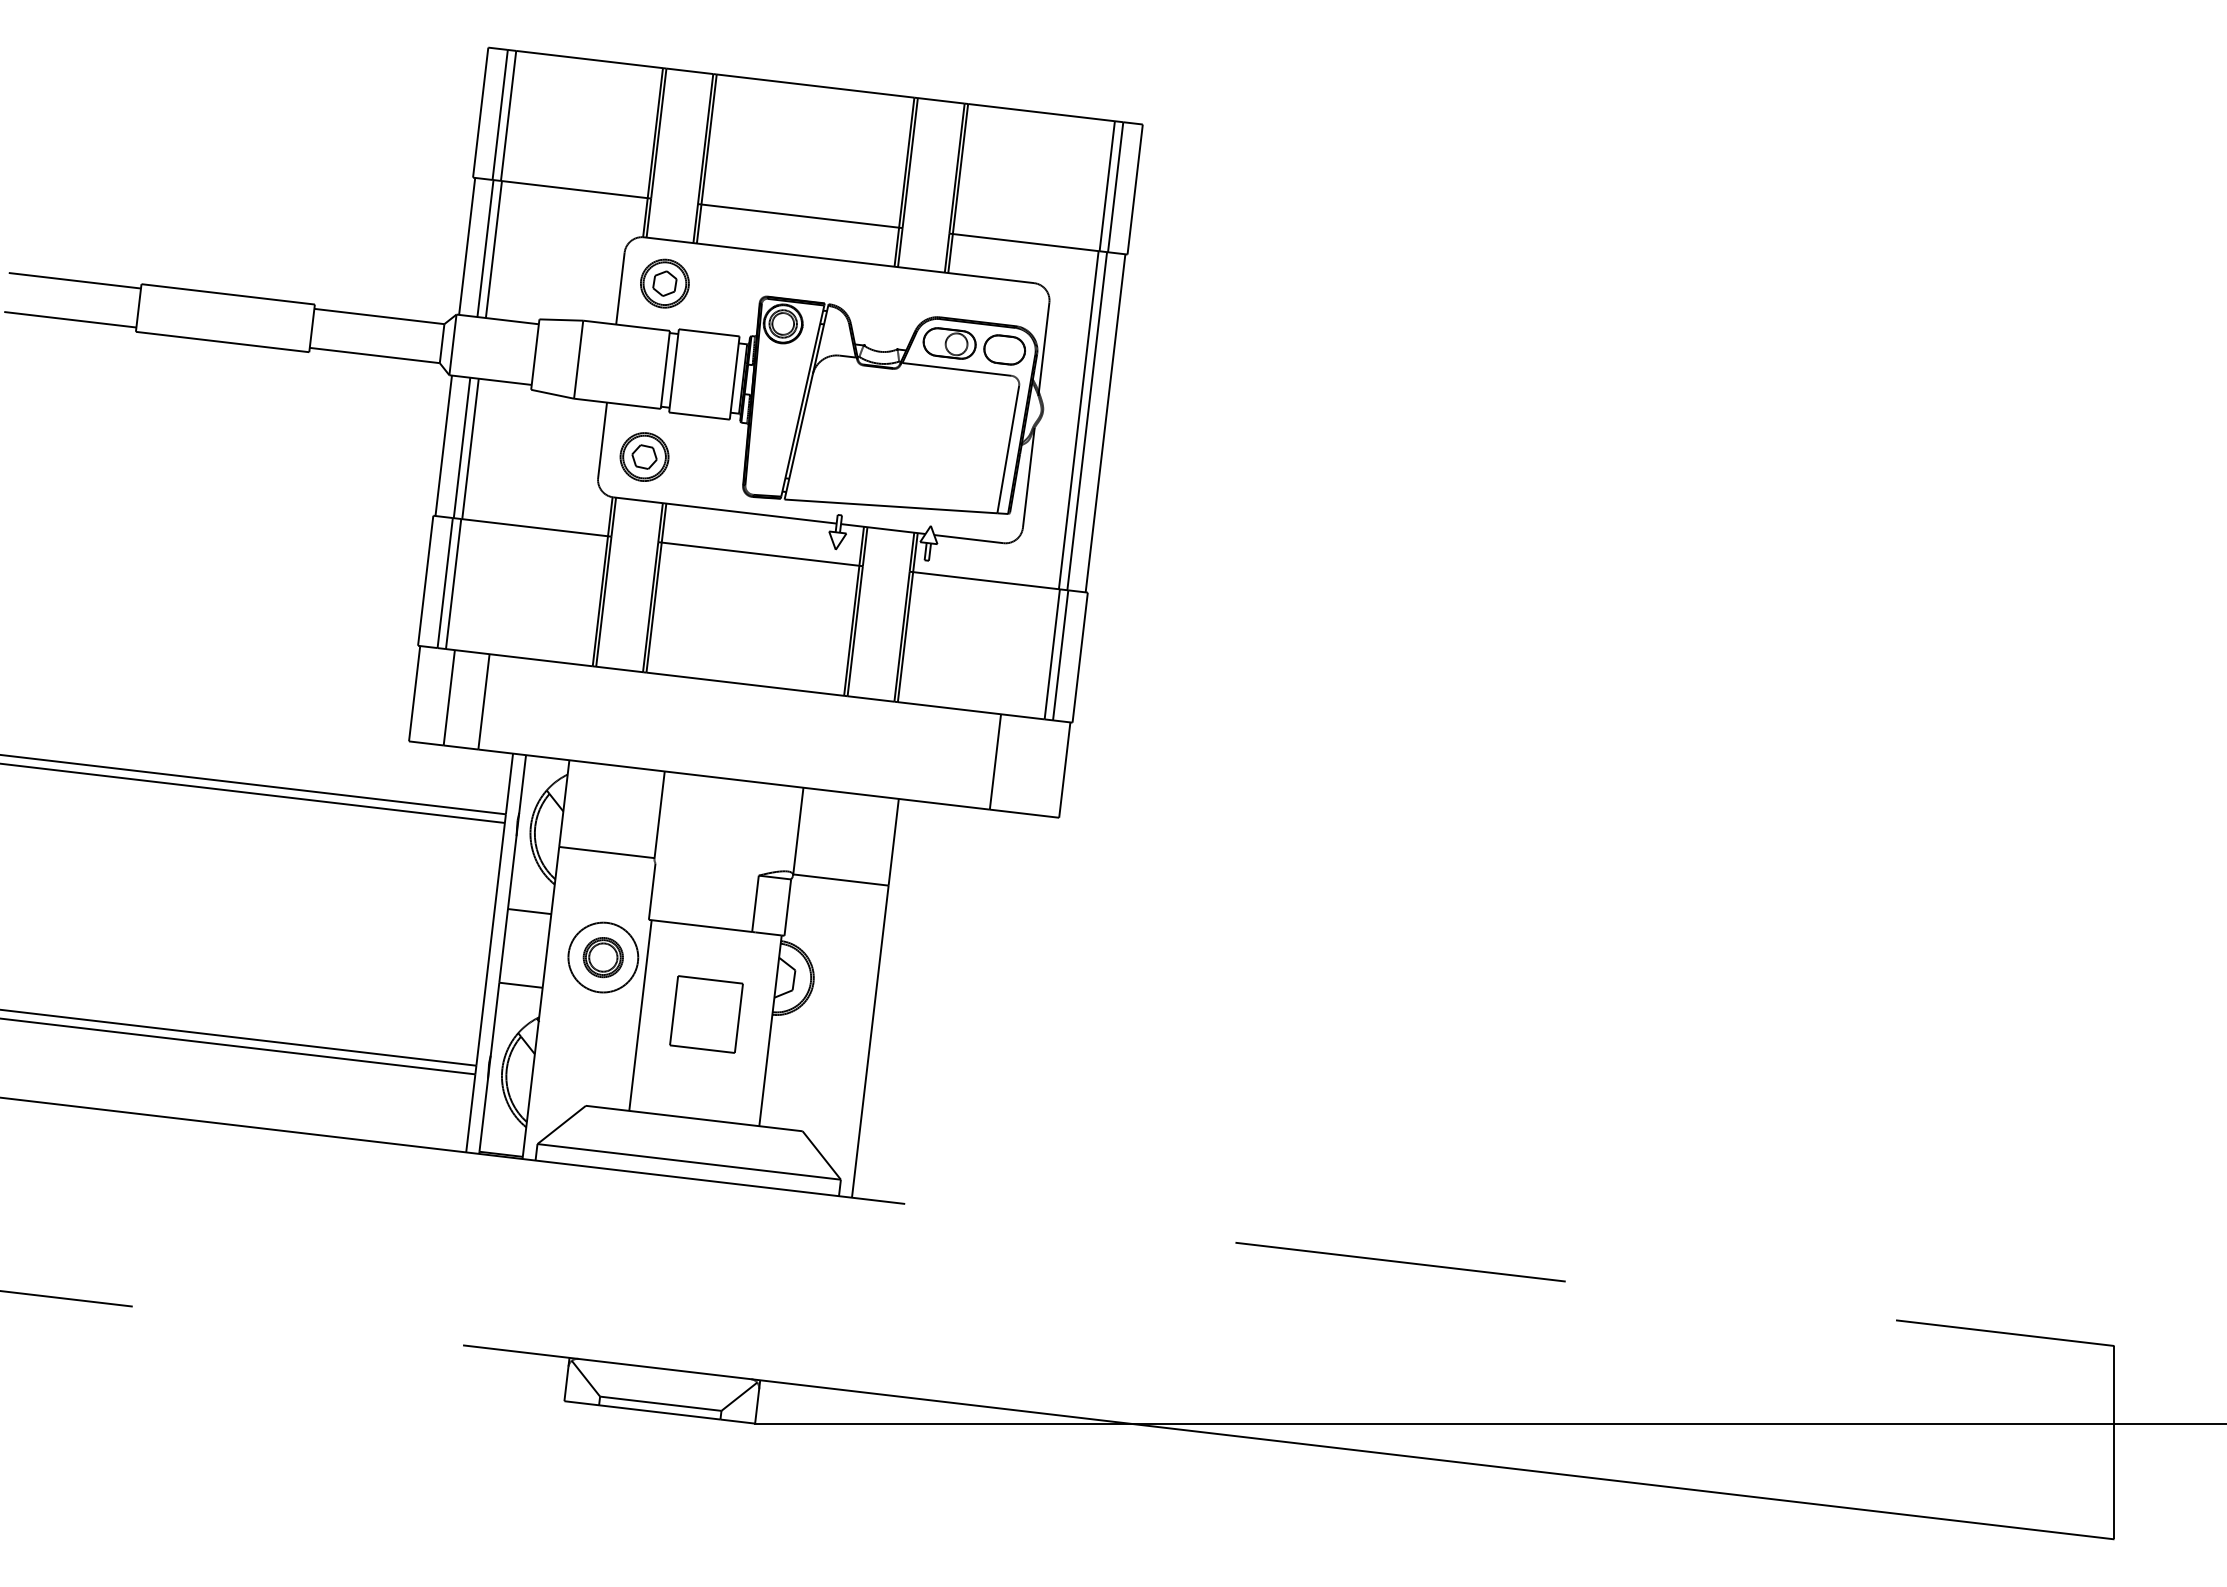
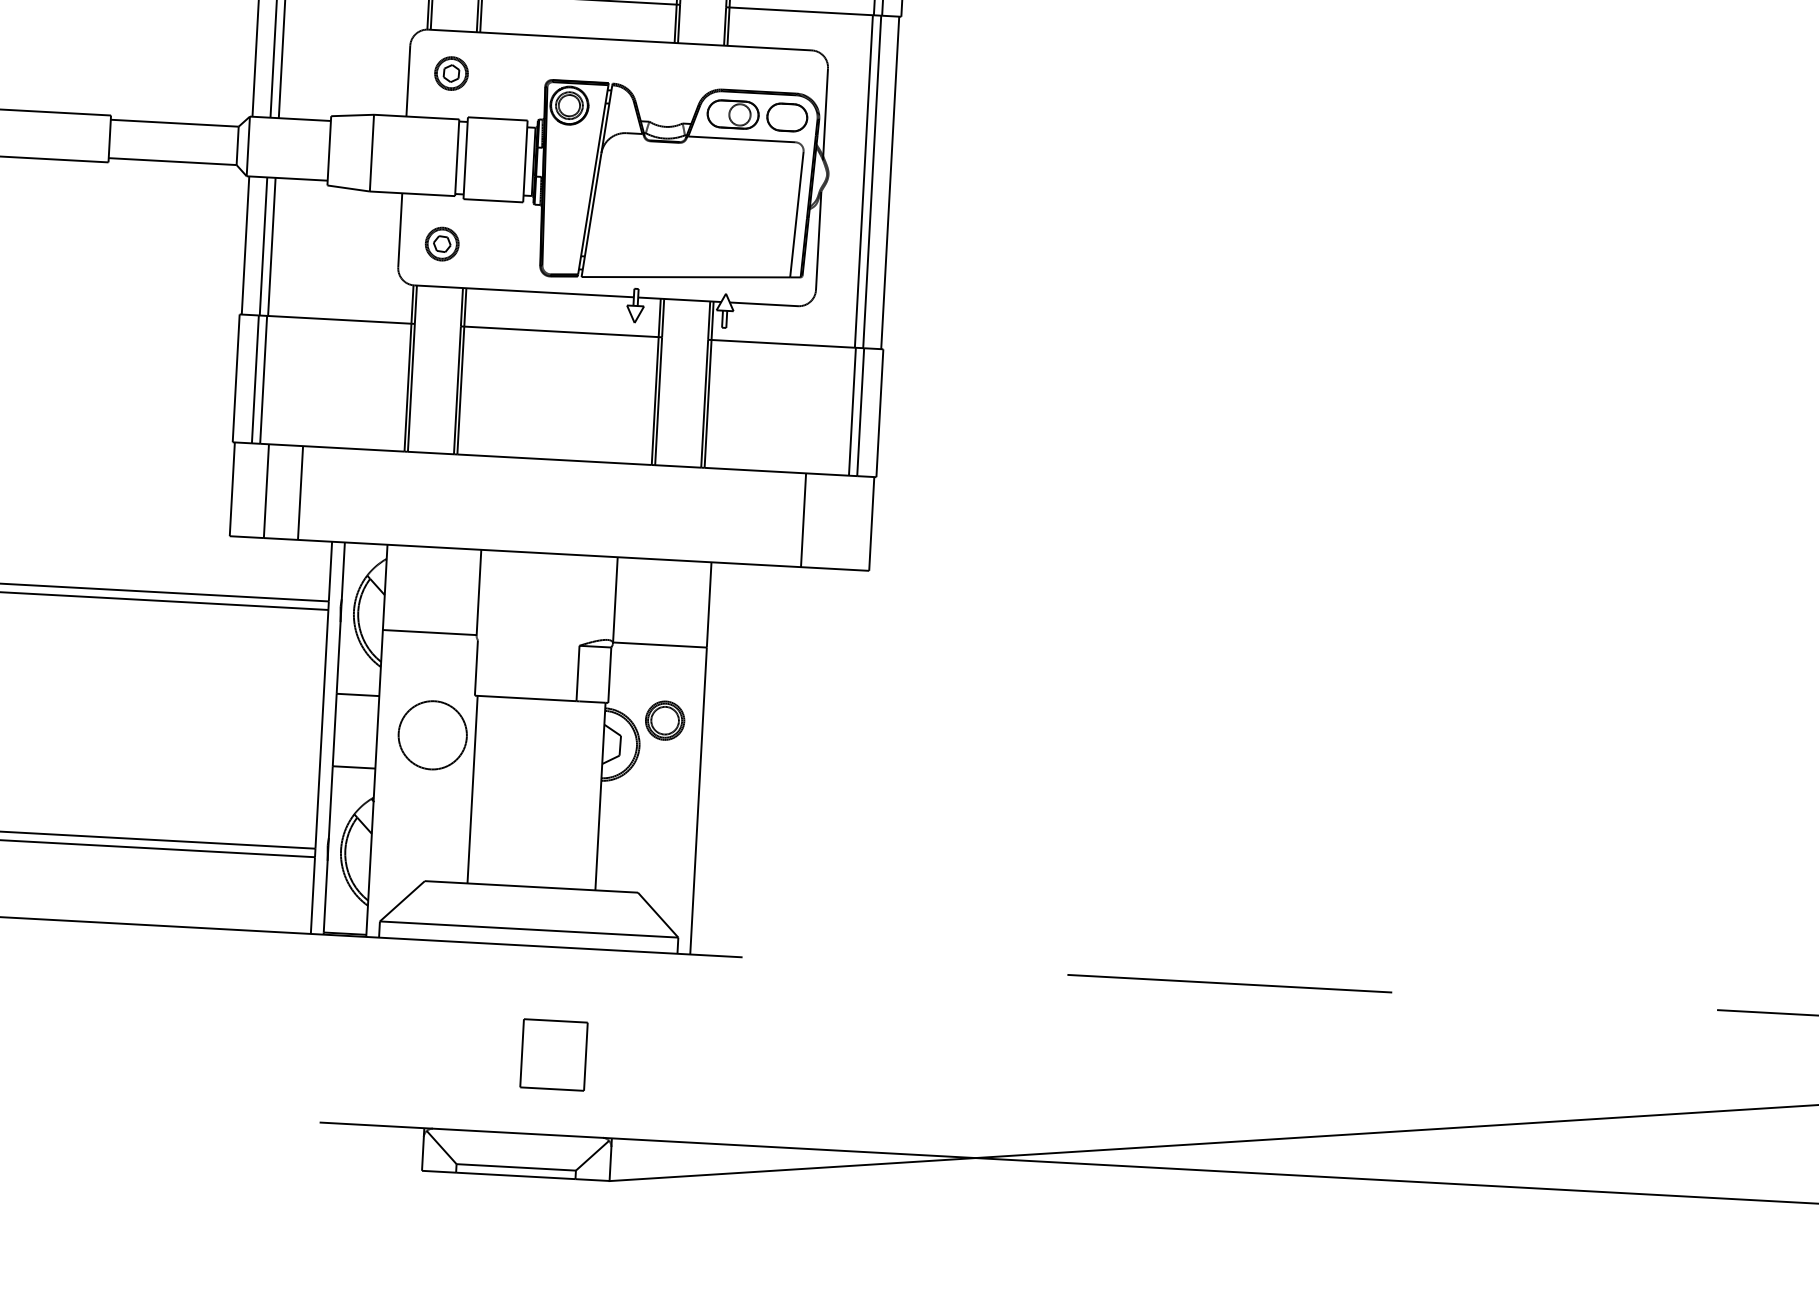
part: (664, 283) -> (451, 73), size x0.7
part: (644, 456) -> (442, 243), size x0.7
part: (602, 957) -> (664, 720), moved
part: (706, 1014) -> (553, 1054), moved

